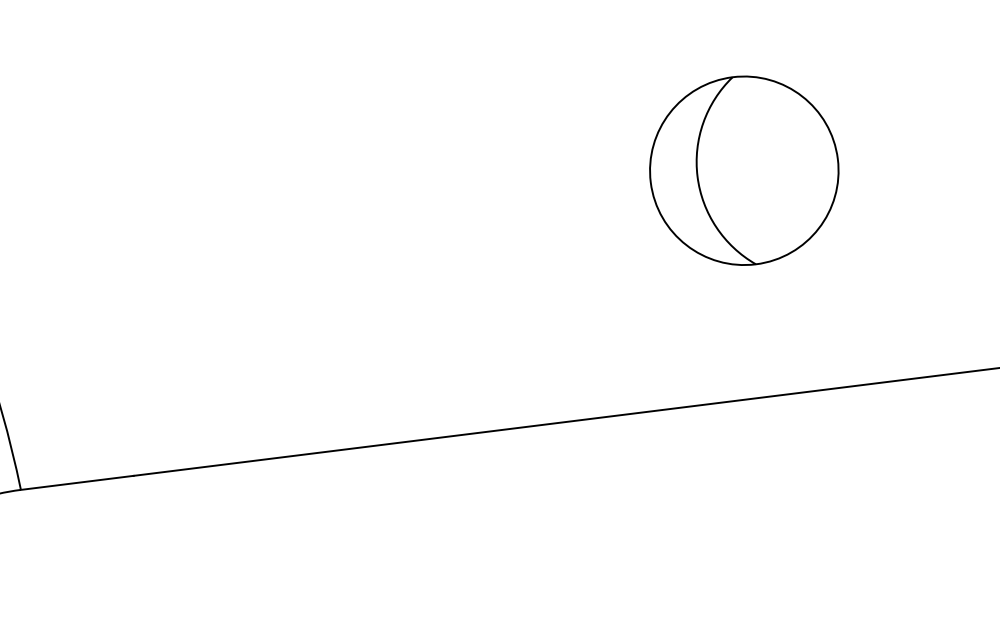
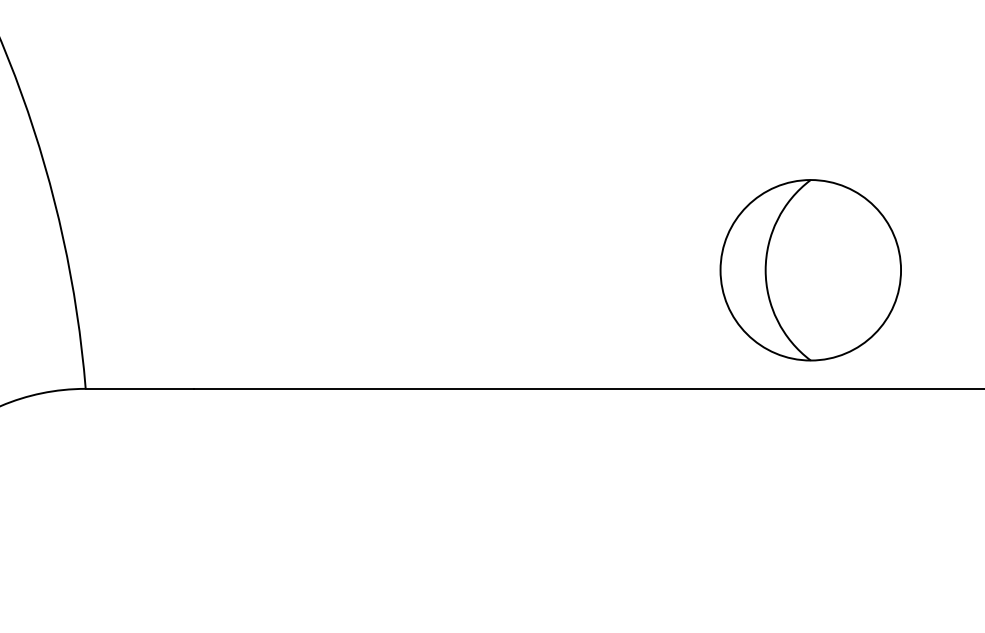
part: (744, 171) -> (810, 270), moved

